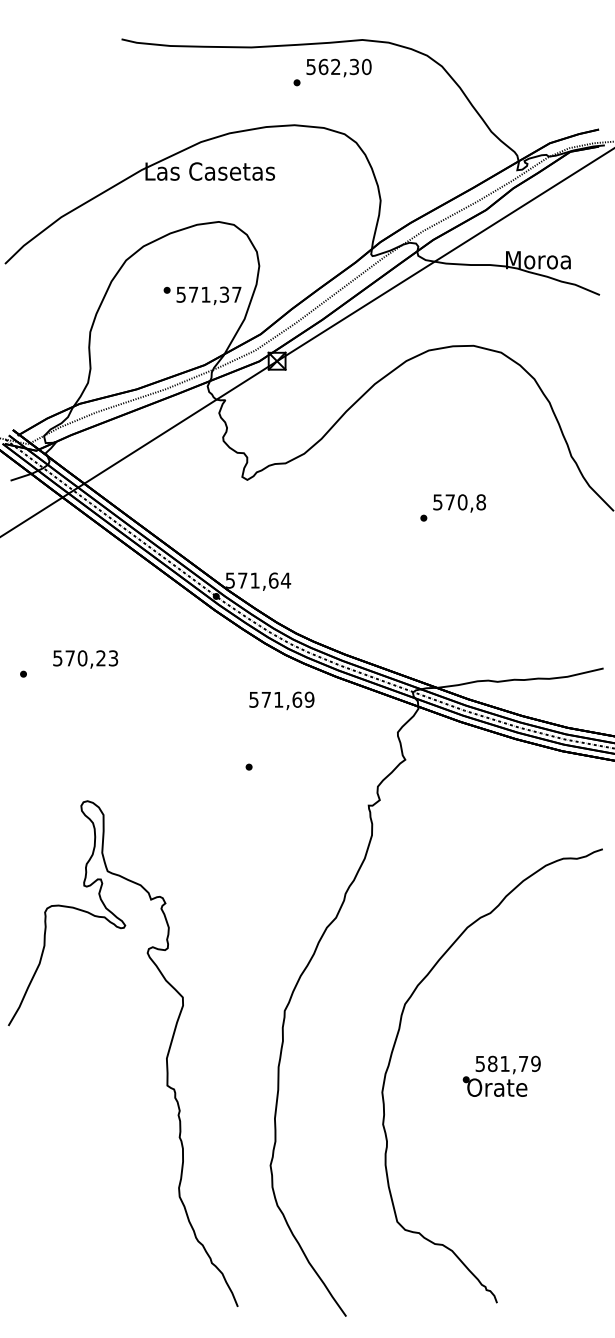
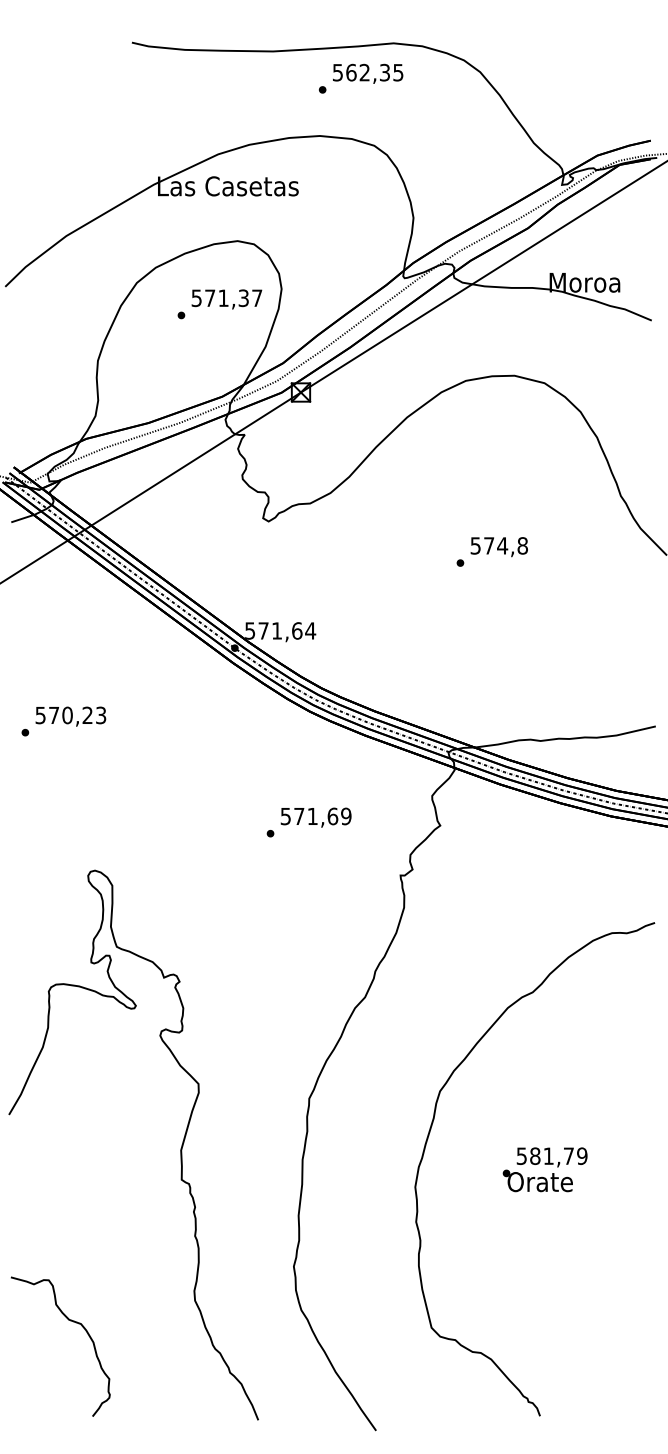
text: (366, 66) -> (398, 72), 562,30 -> 562,35
text: (208, 295) -> (226, 299), moved
text: (462, 502) -> (502, 545), 570,8 -> 574,8
text: (85, 659) -> (70, 716), moved
text: (281, 700) -> (315, 817), moved
curve: (65, 1215) -> (70, 1321), added

